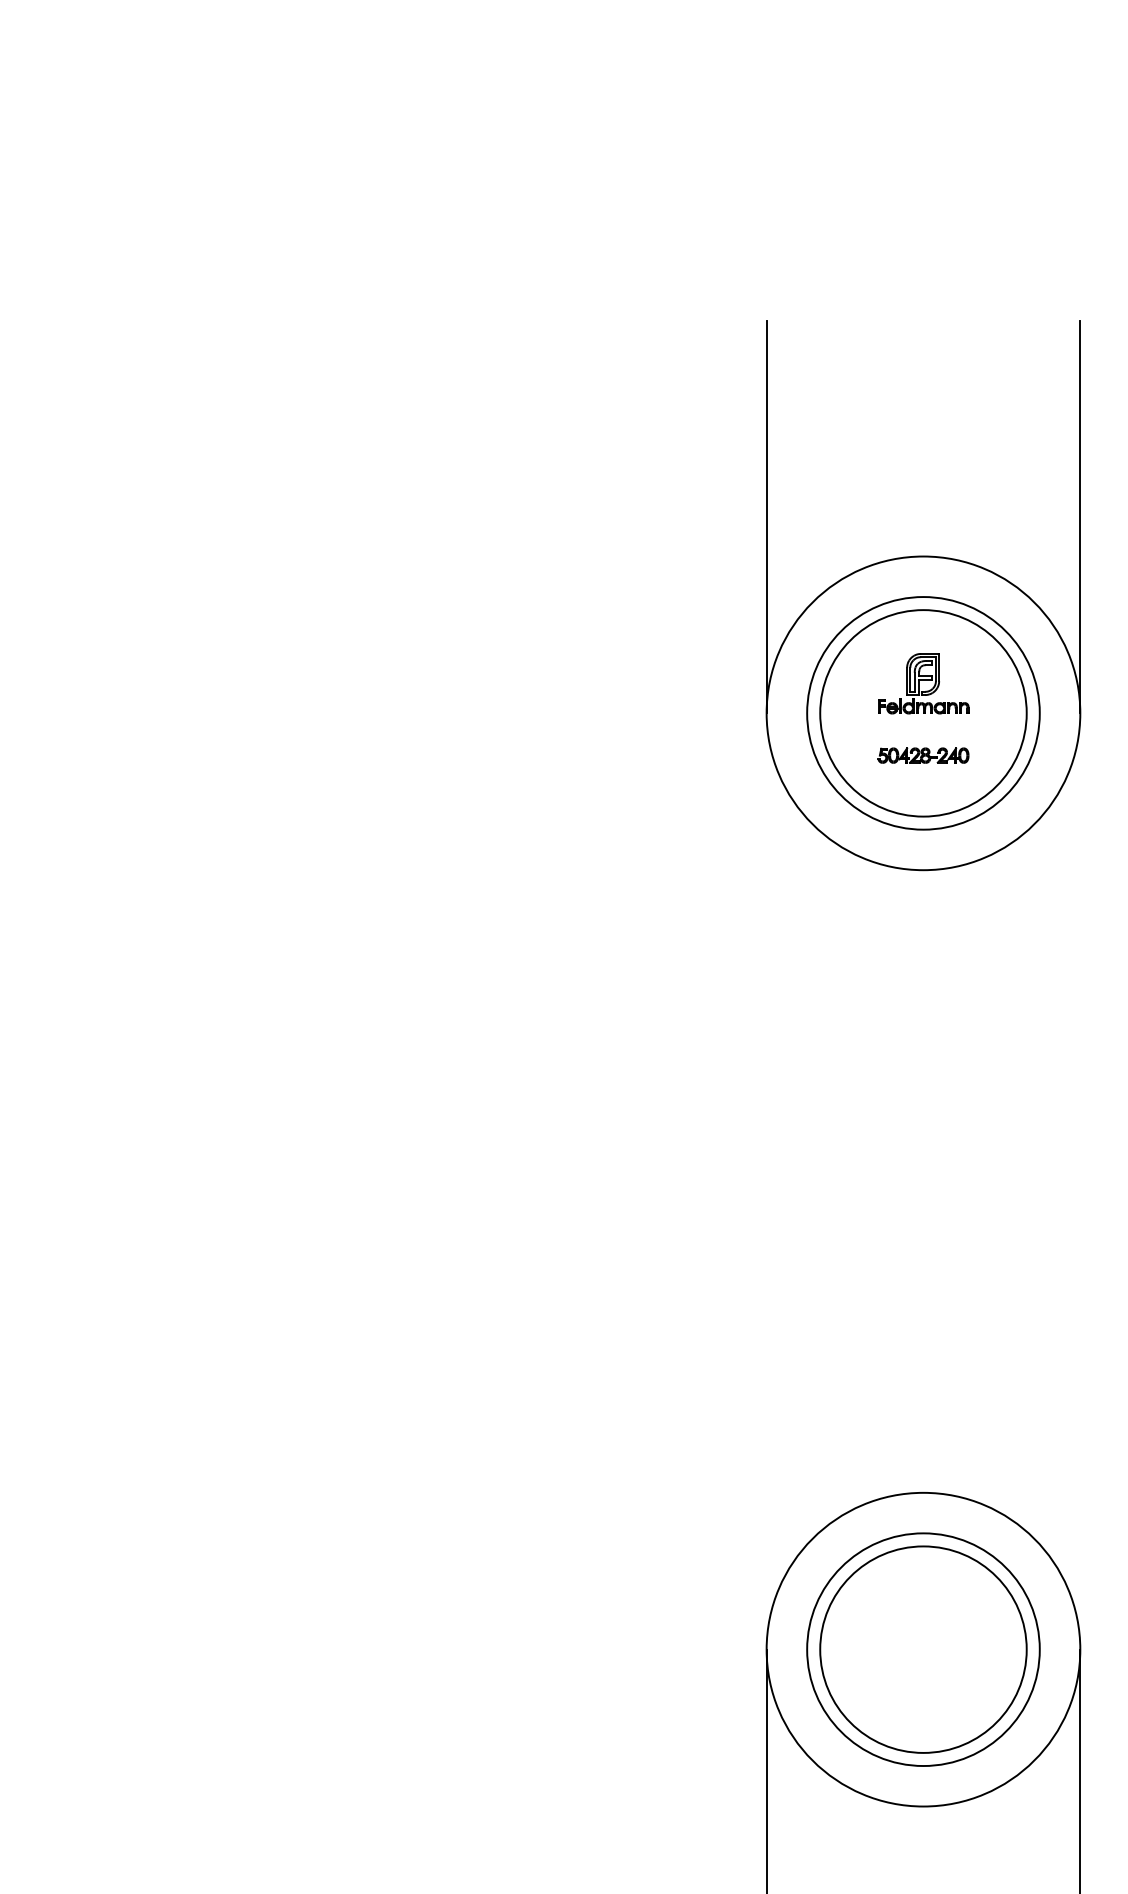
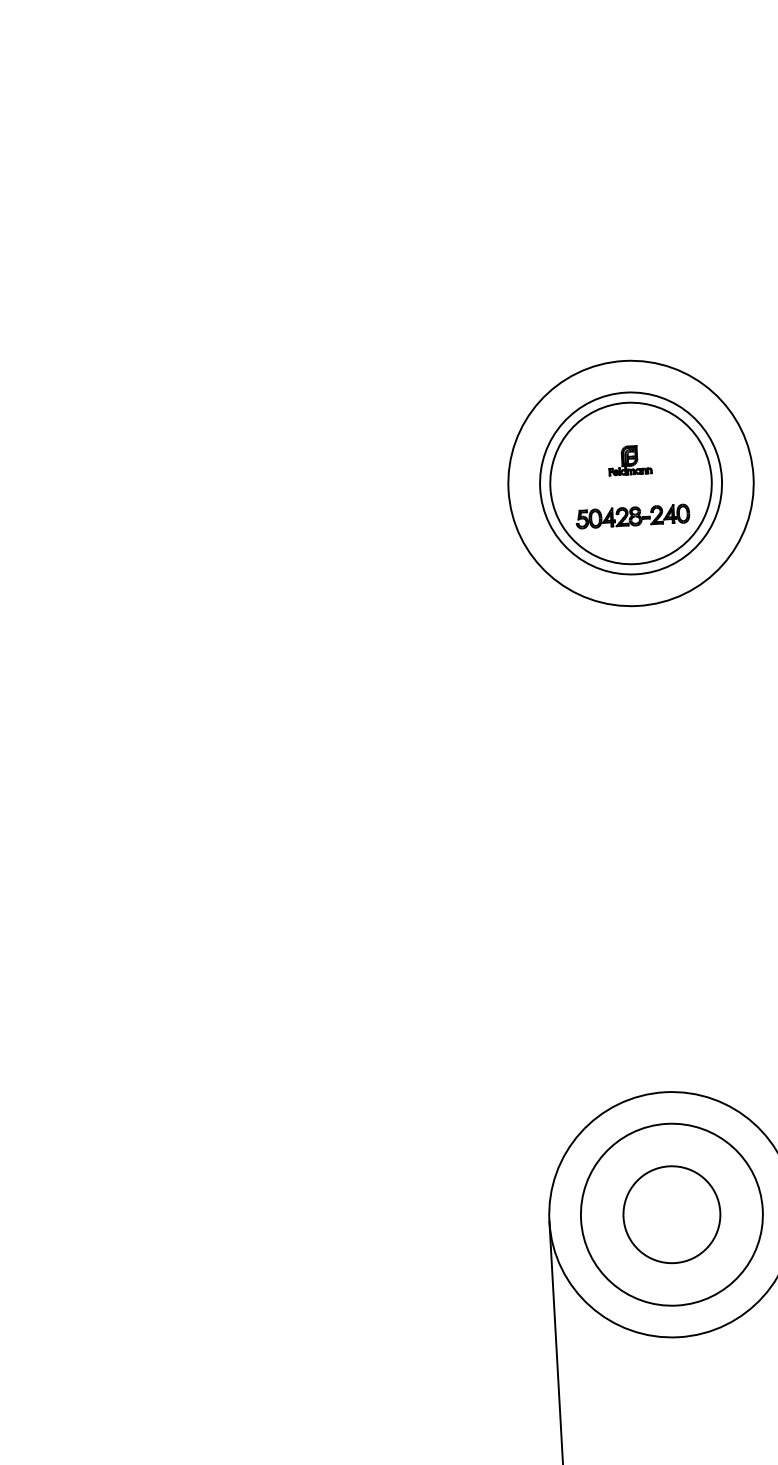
line: (766, 517) -> (499, 337), removed
line: (1080, 517) -> (745, 323), removed
part: (923, 683) -> (629, 460), size x0.6
part: (923, 755) -> (632, 516), size x1.6
circle: (923, 1649) -> (671, 1214), size x0.6

